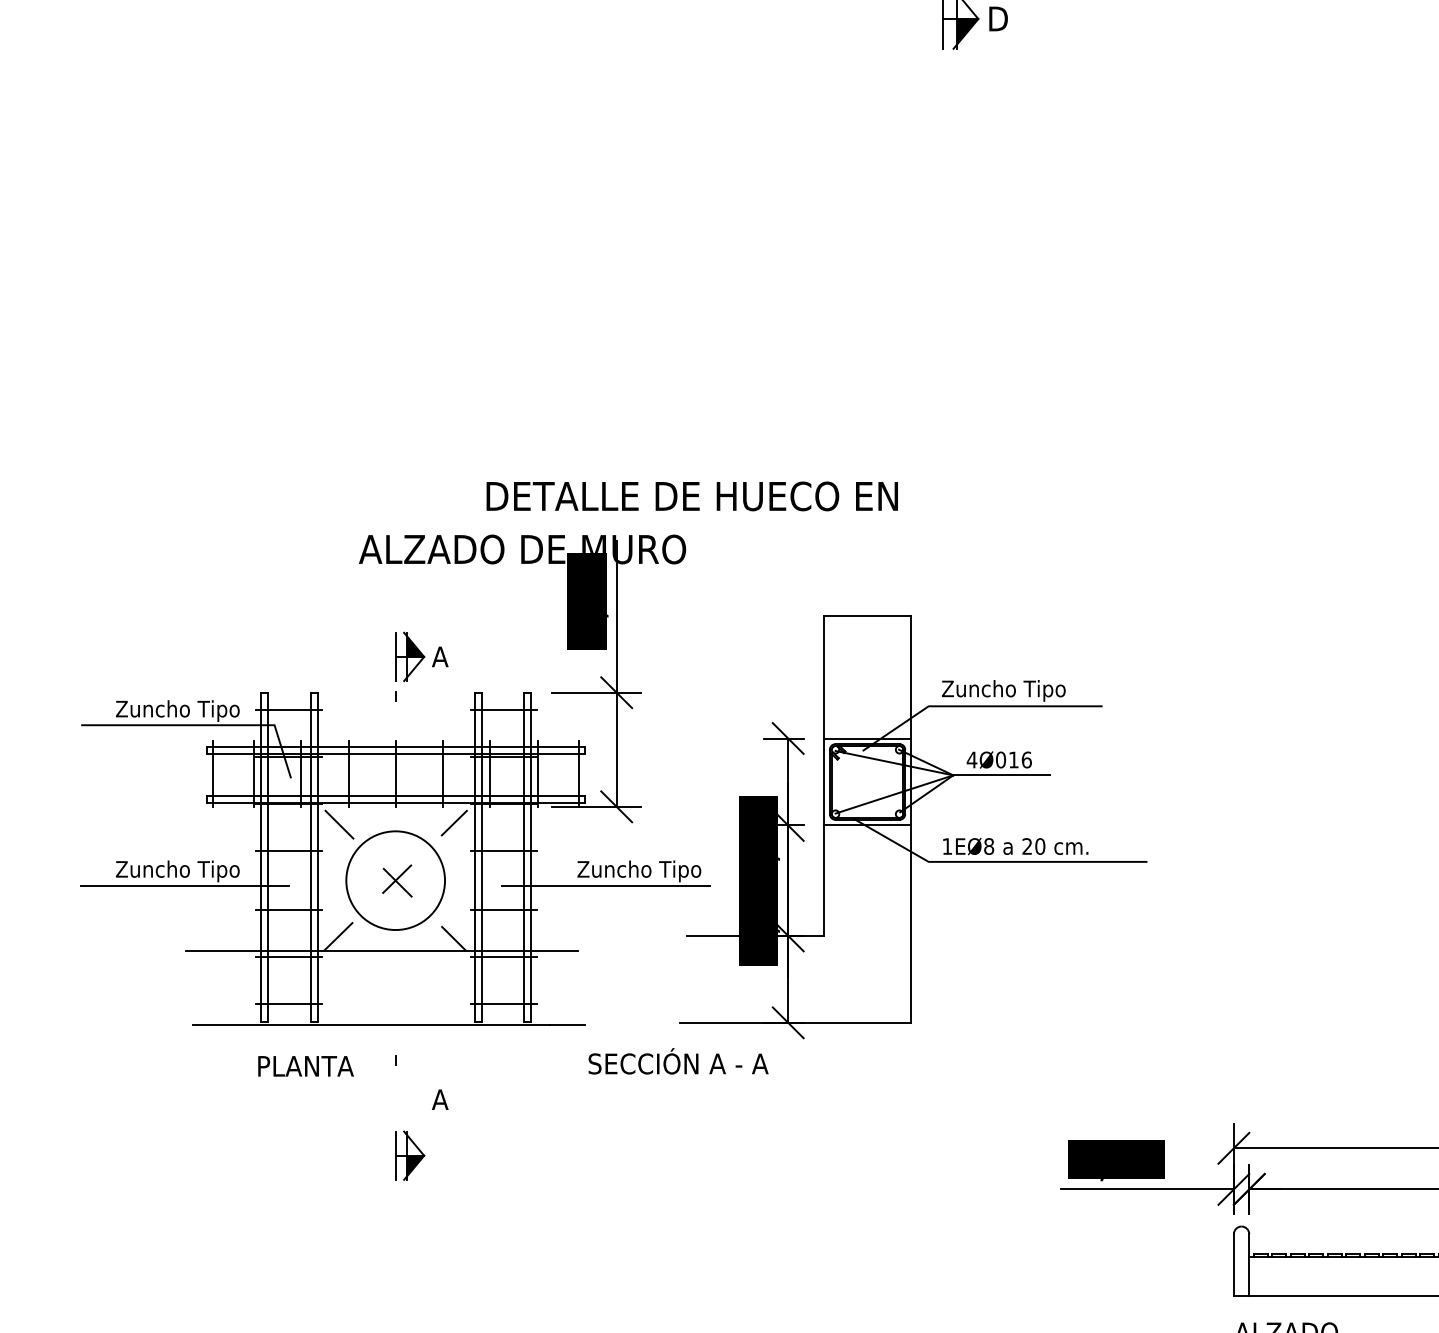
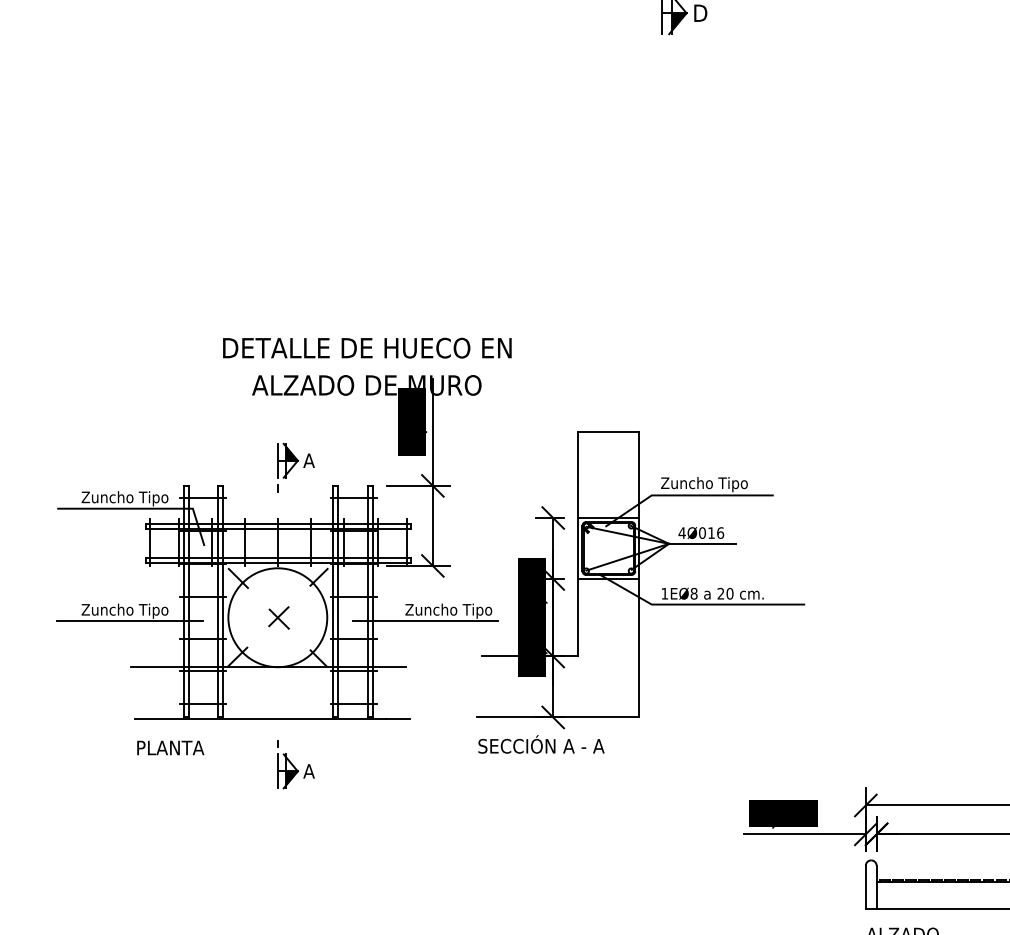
text: (691, 496) -> (366, 348), moved
circle: (395, 880) -> (277, 617), size x1.43
text: (678, 1061) -> (541, 744), moved
text: (305, 1066) -> (170, 748), moved
part: (410, 1155) -> (288, 771), moved

